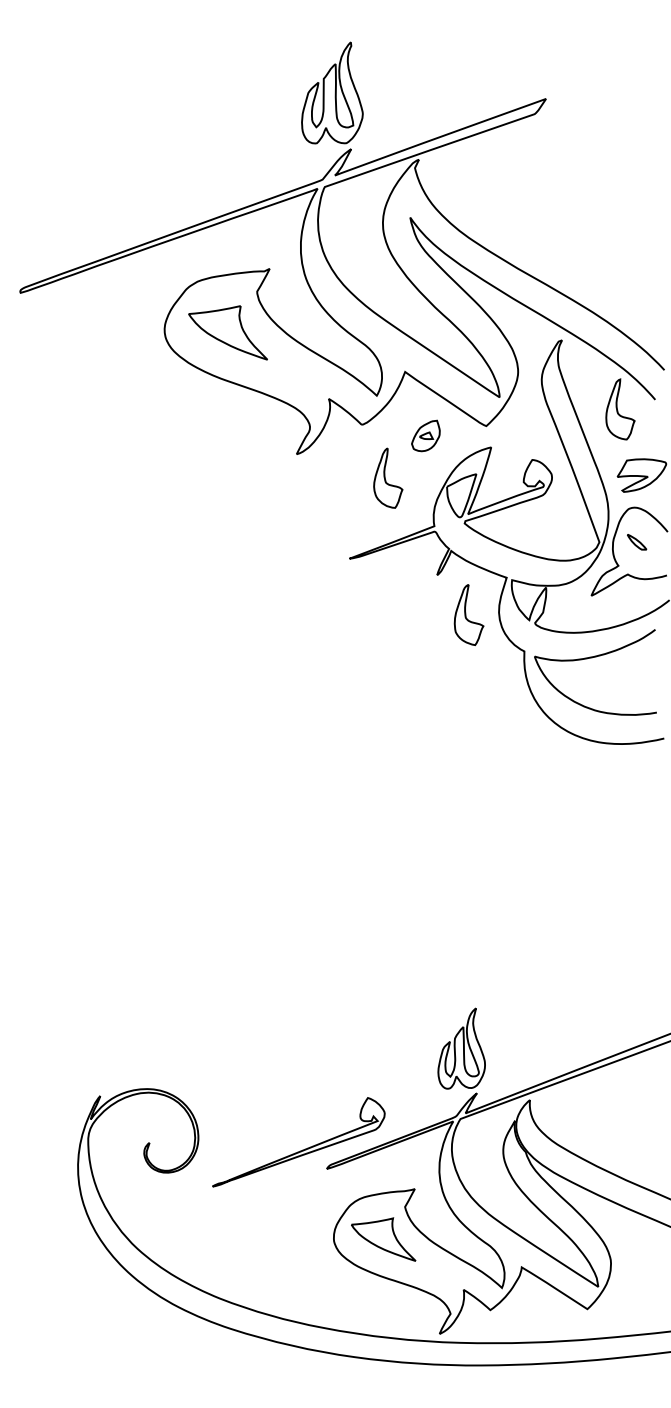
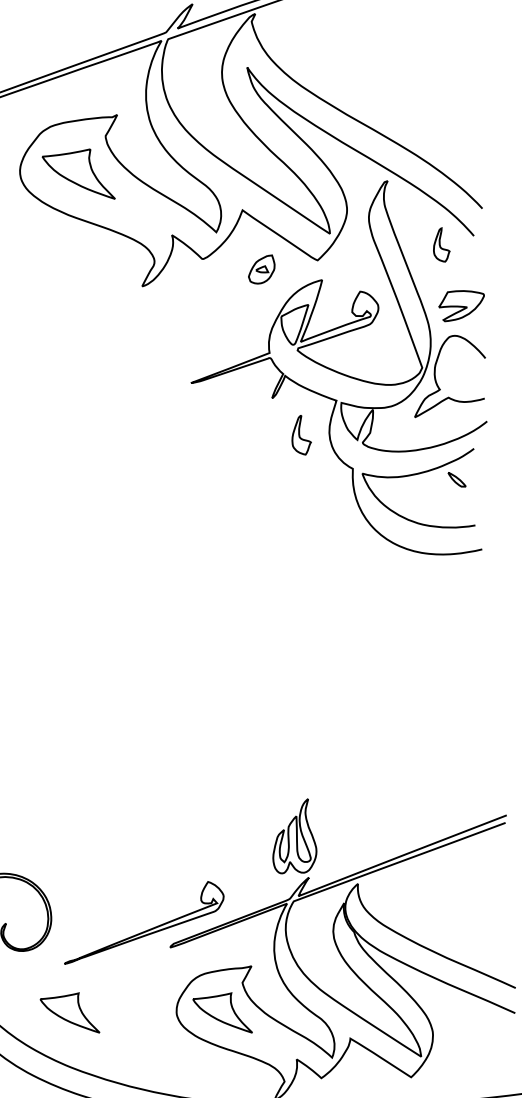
part: (620, 409) -> (441, 245), size x0.6
part: (388, 477) -> (227, 307), removed
part: (637, 542) -> (457, 479), moved
part: (468, 614) -> (301, 434), size x0.7
part: (218, 1239) -> (69, 1012), added

